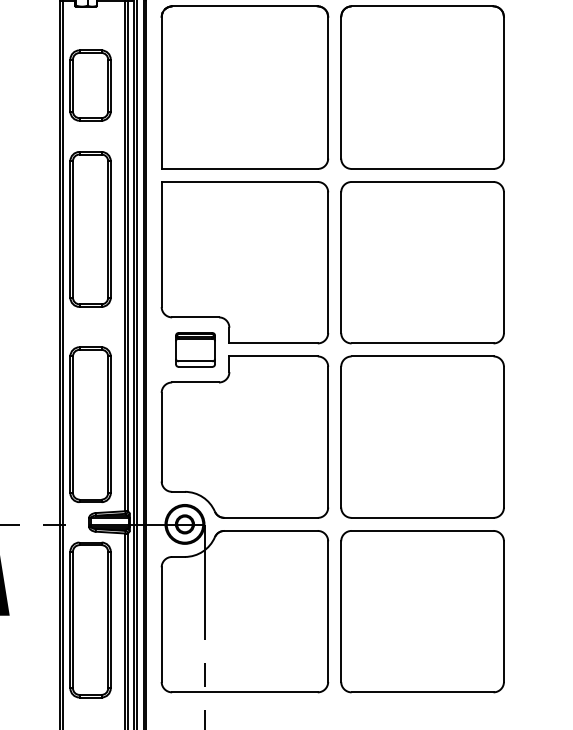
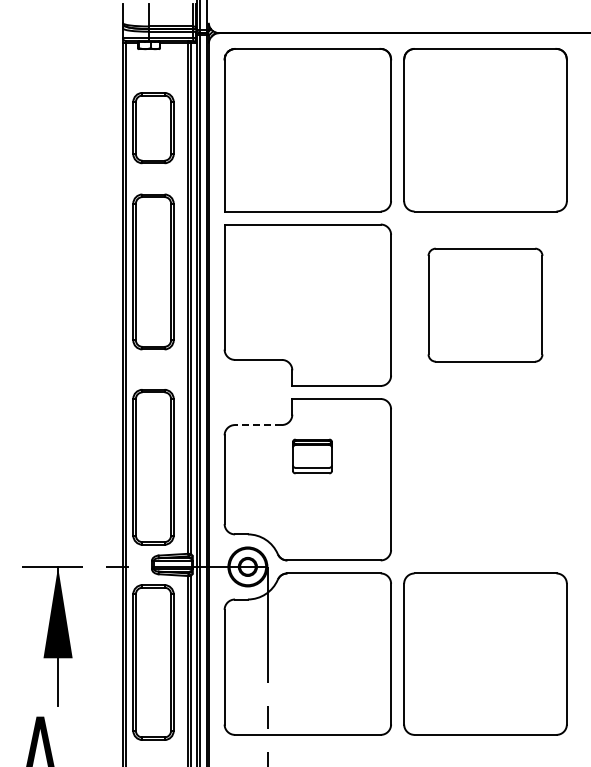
part: (422, 261) -> (485, 304), size x0.7
part: (195, 349) -> (312, 456), moved
line: (194, 382) -> (257, 425), solid -> dashed
part: (422, 436) -> (485, 479), removed

